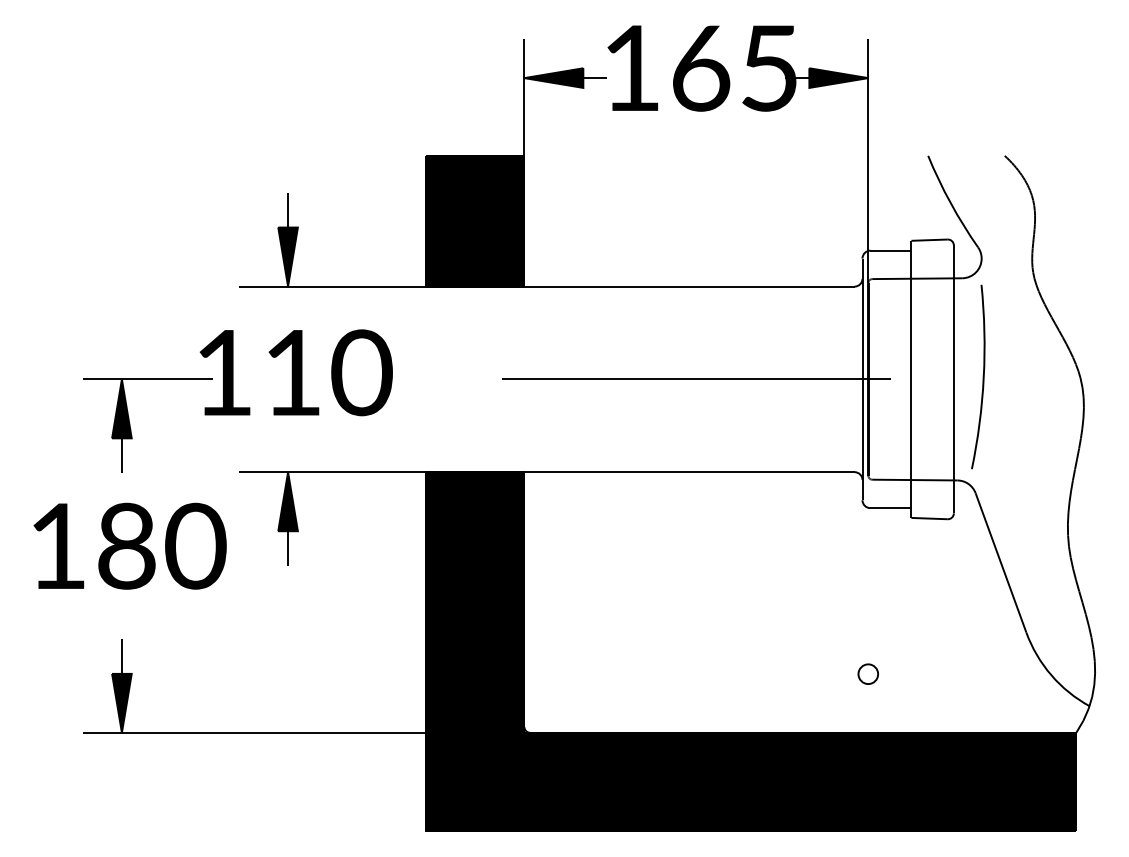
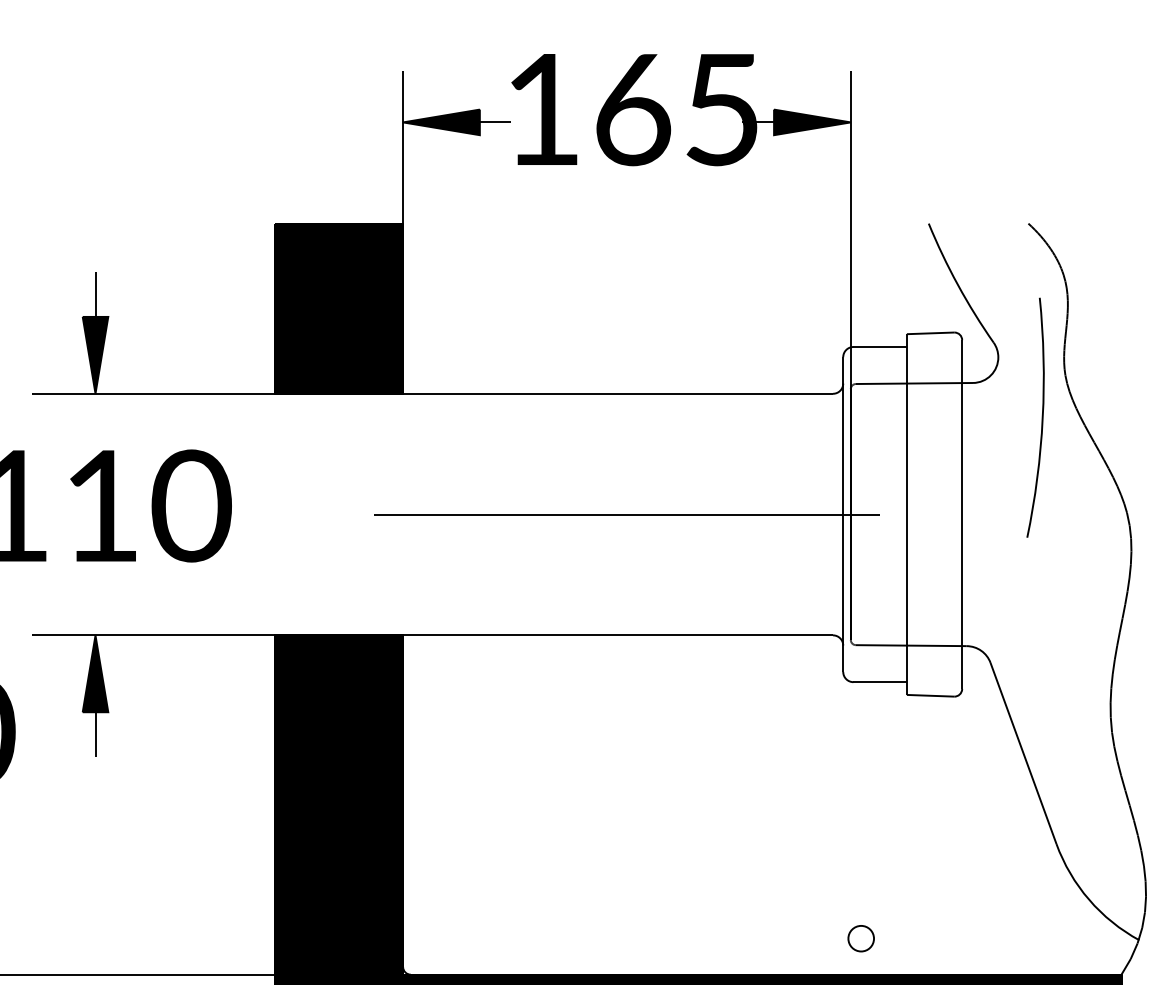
part: (978, 376) -> (1035, 417), moved
part: (867, 673) -> (860, 937), moved

